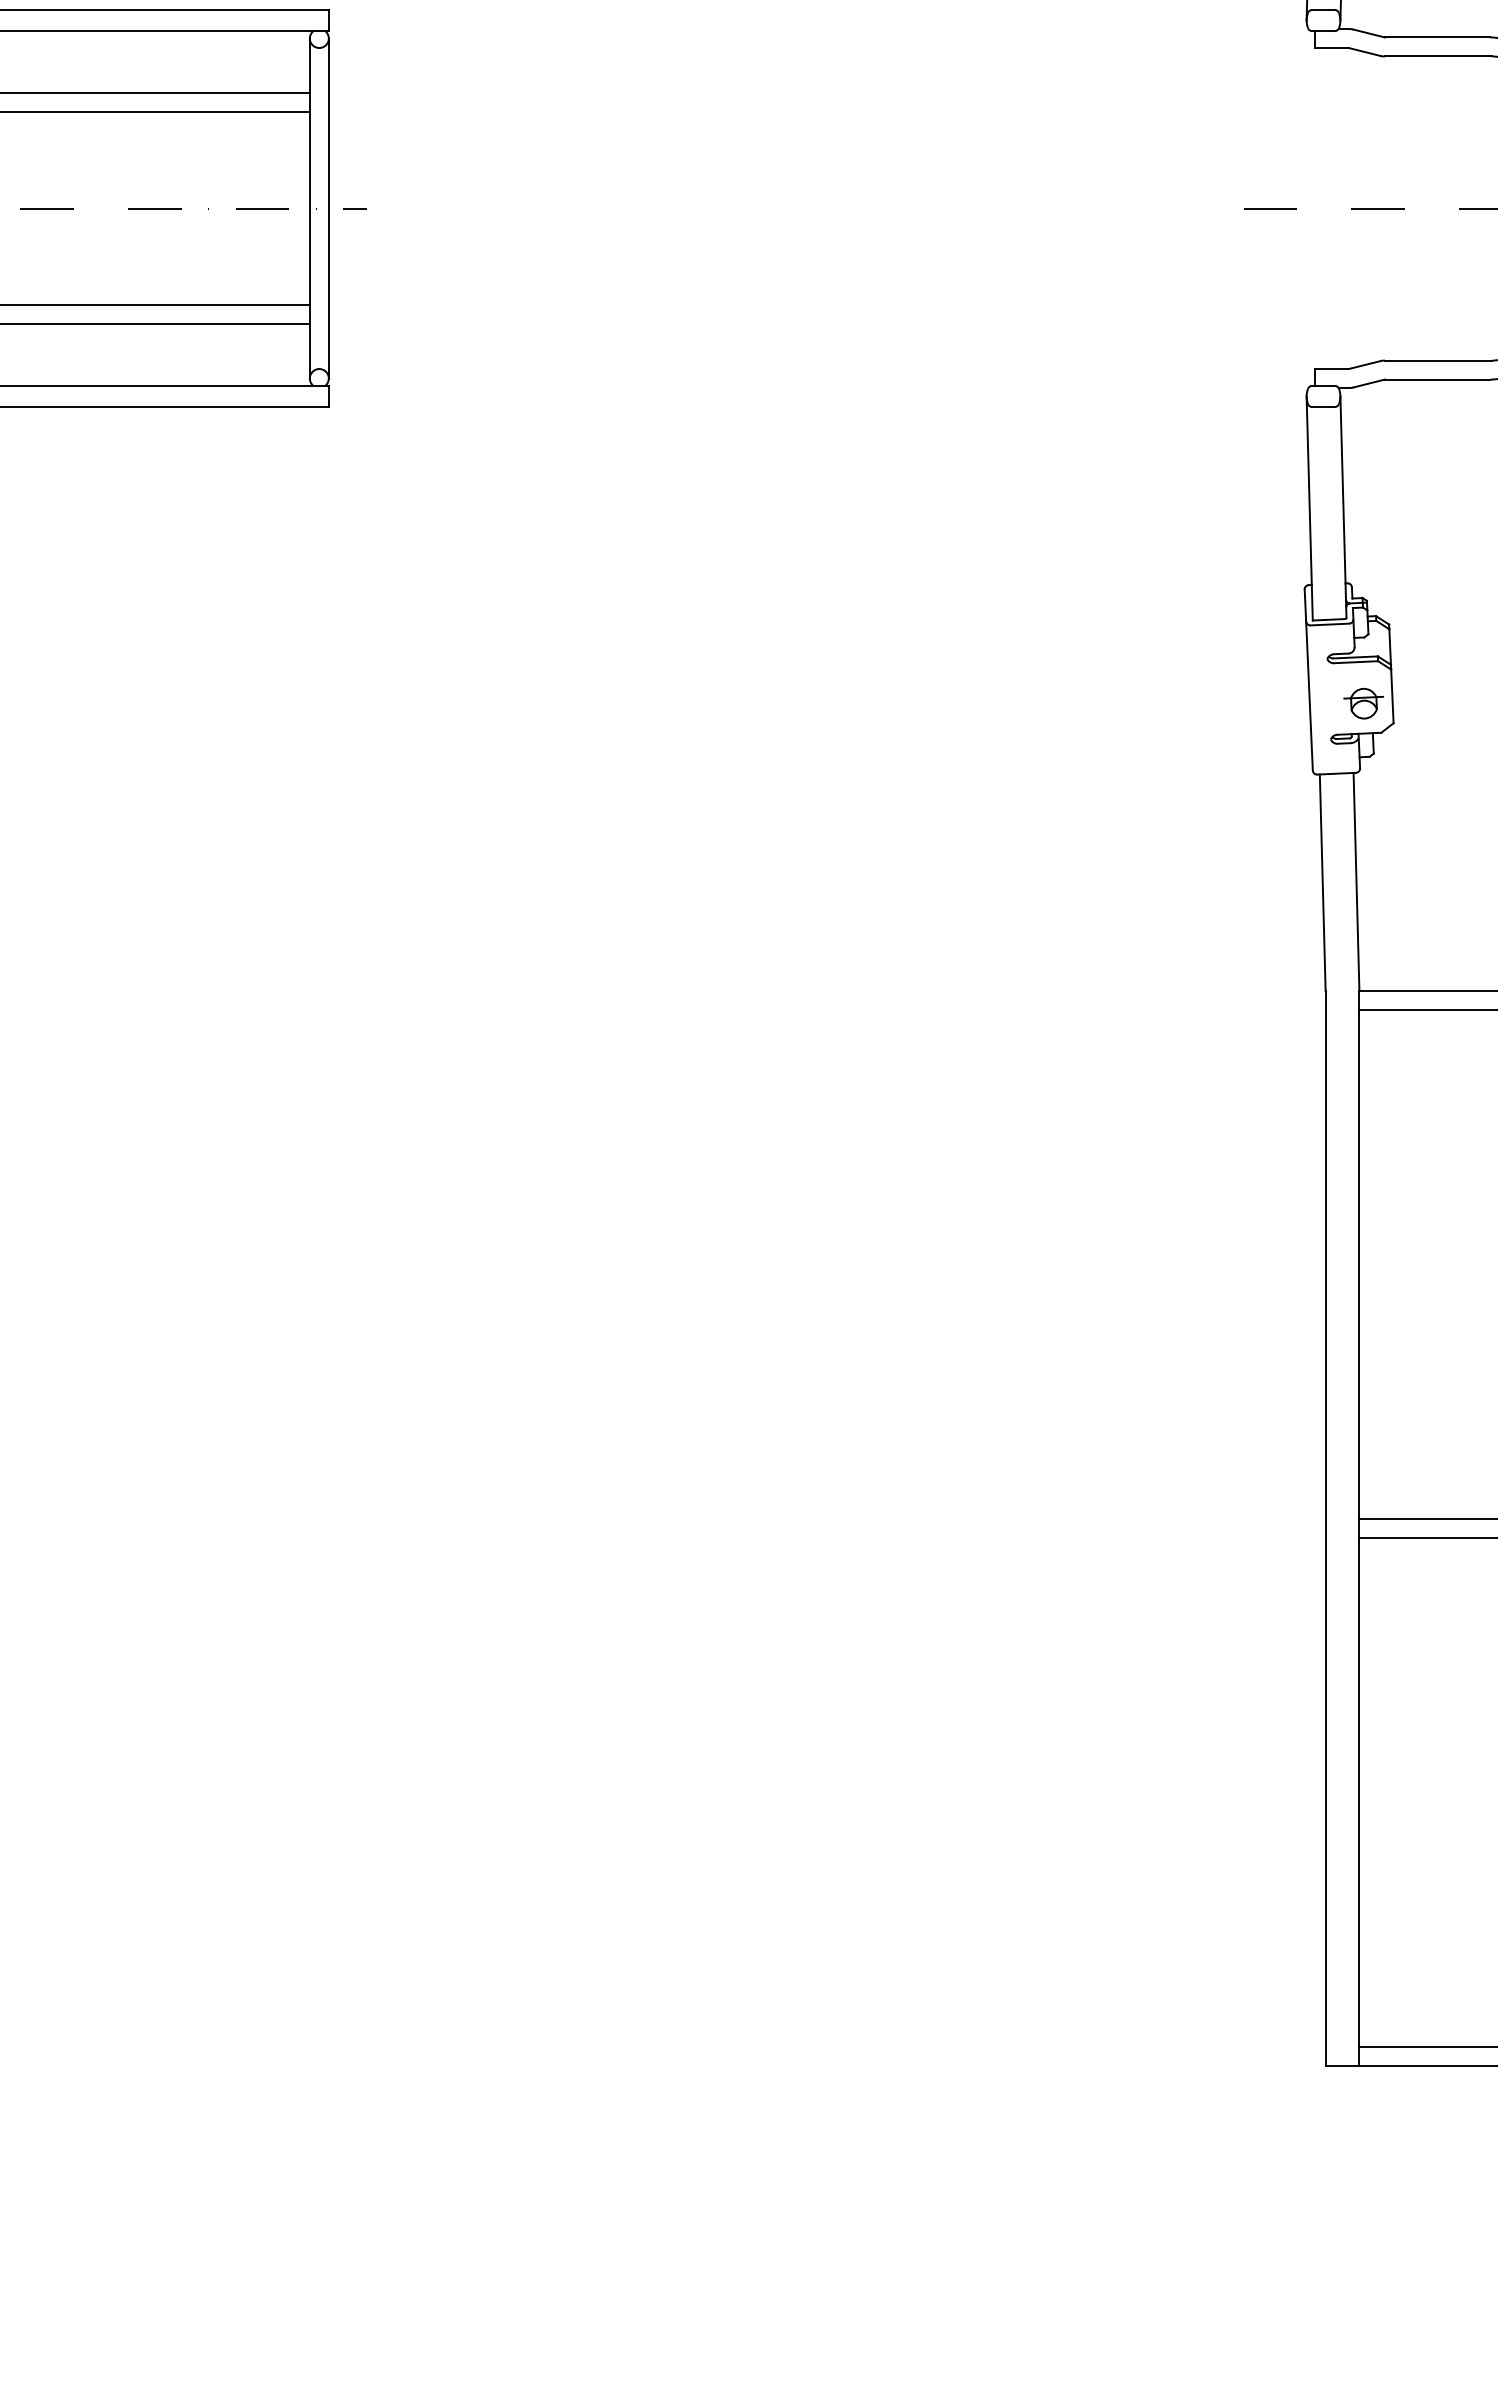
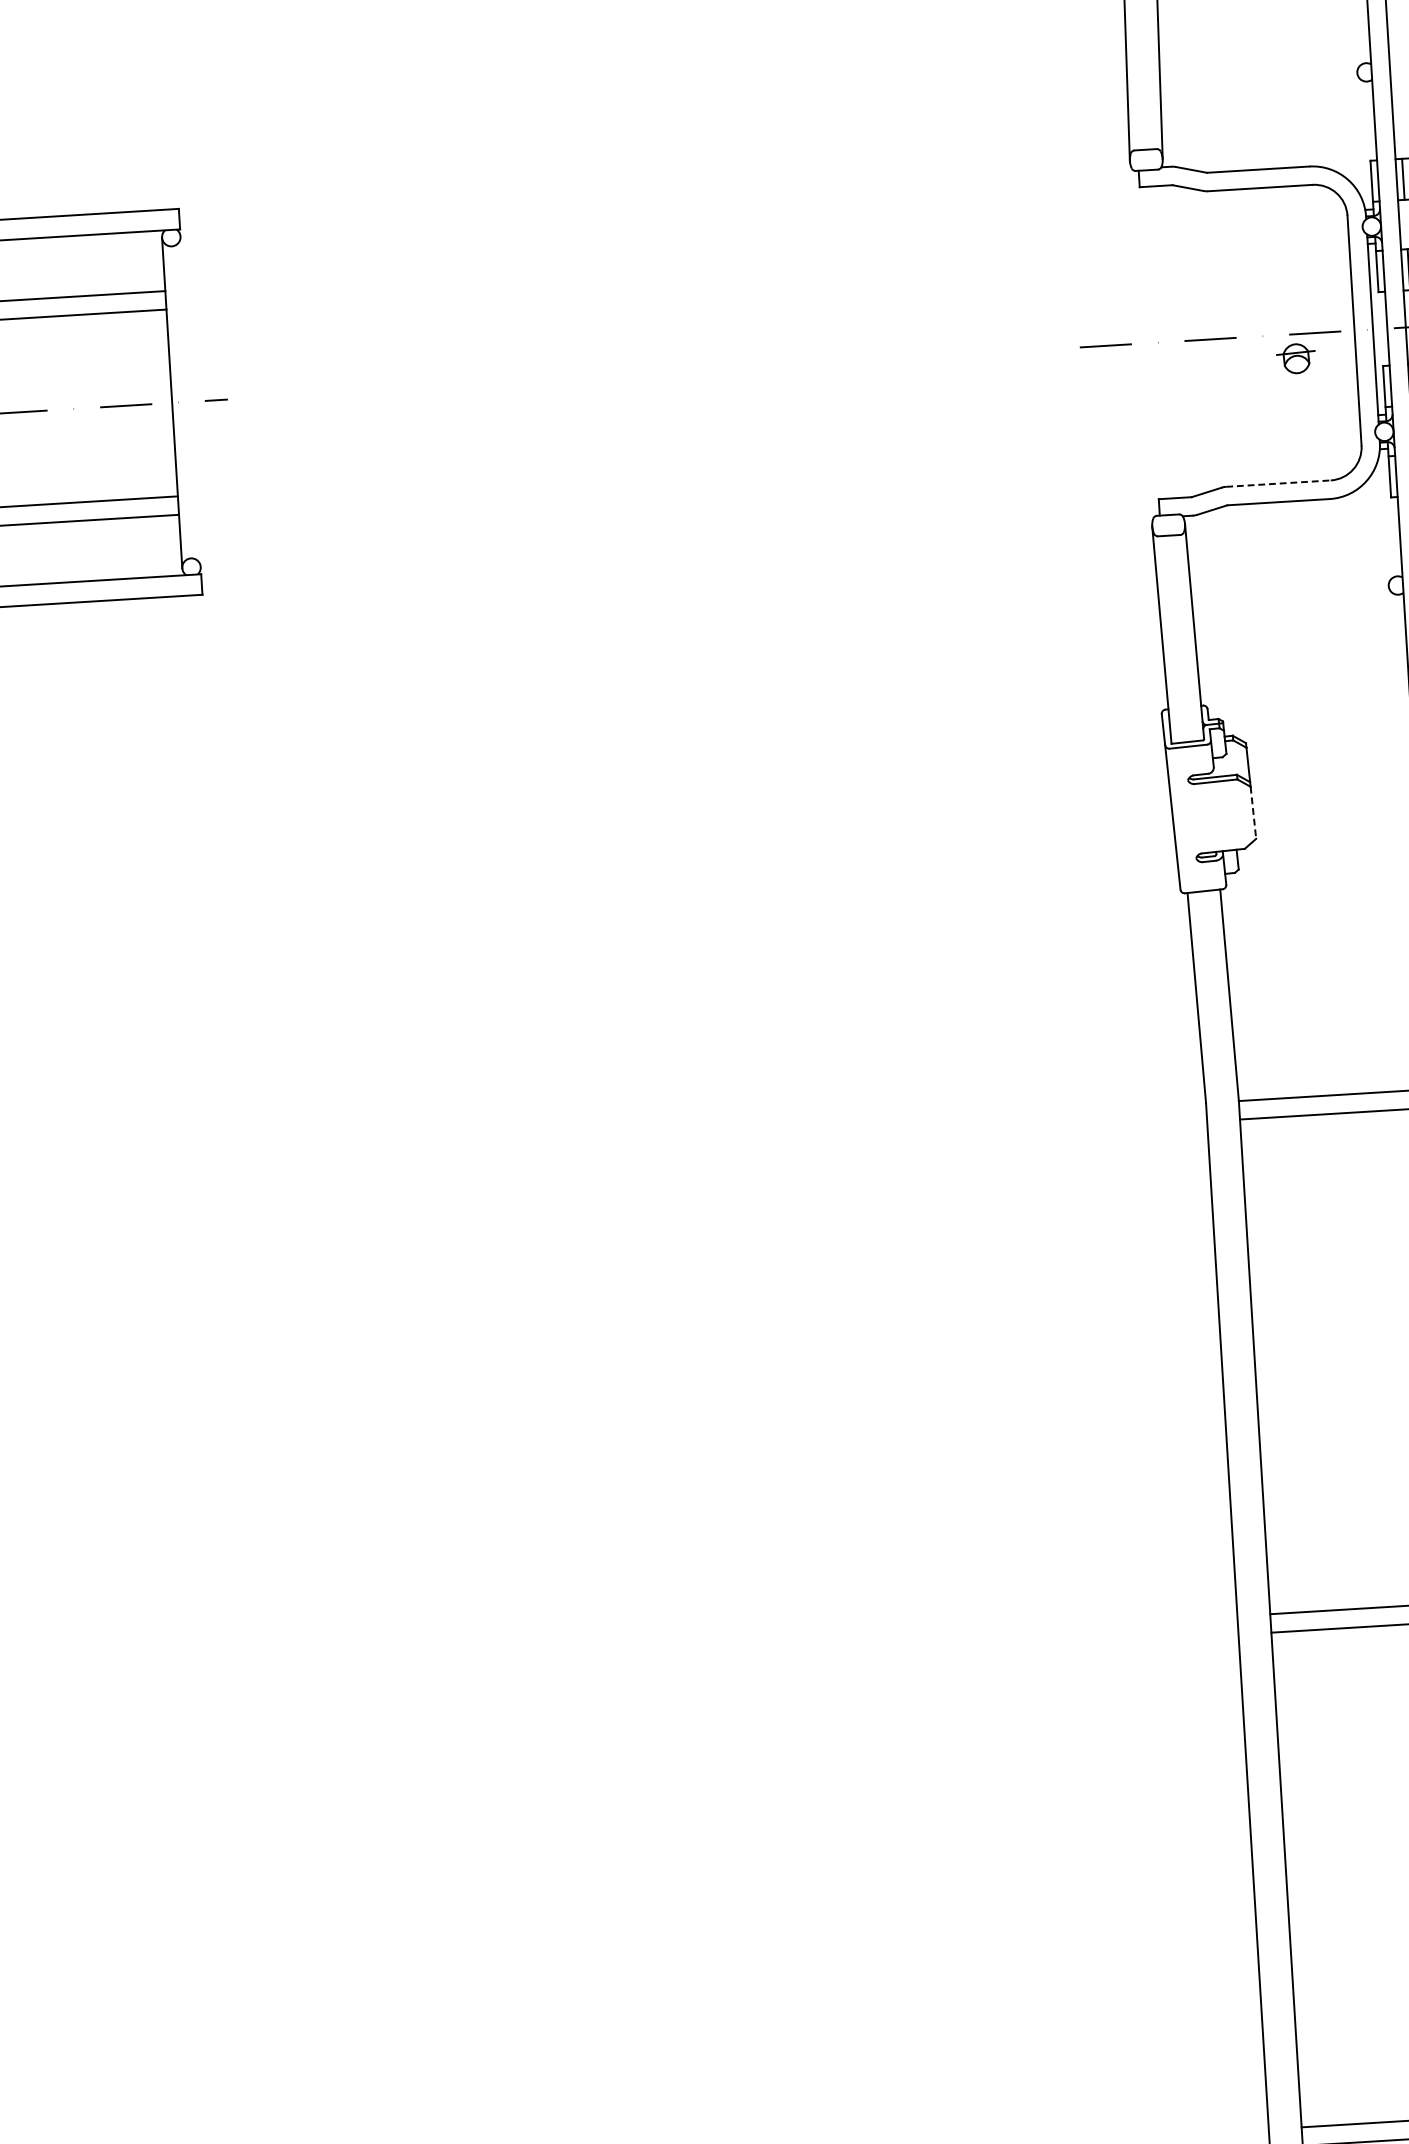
line: (328, 208) -> (190, 401), removed
line: (1438, 360) -> (1278, 483), solid -> dashed
line: (1392, 696) -> (1253, 812), solid -> dashed
part: (1363, 703) -> (1295, 358), moved

